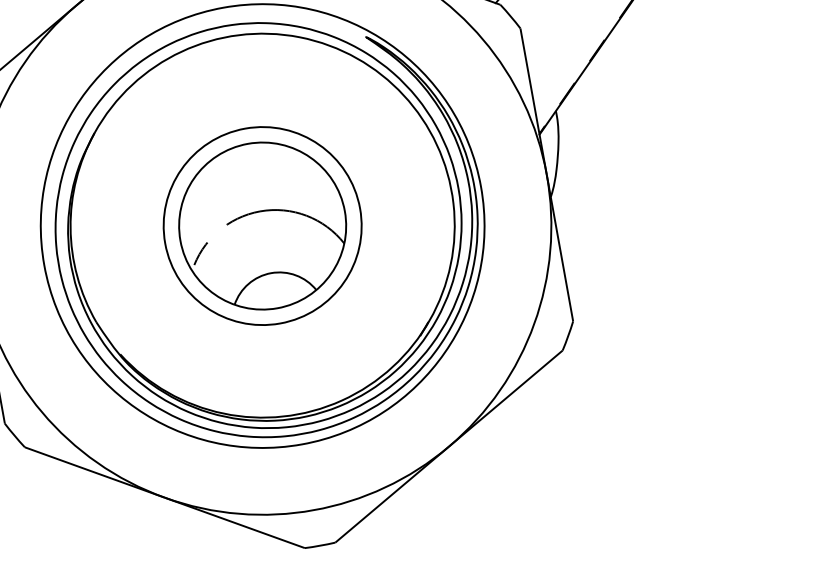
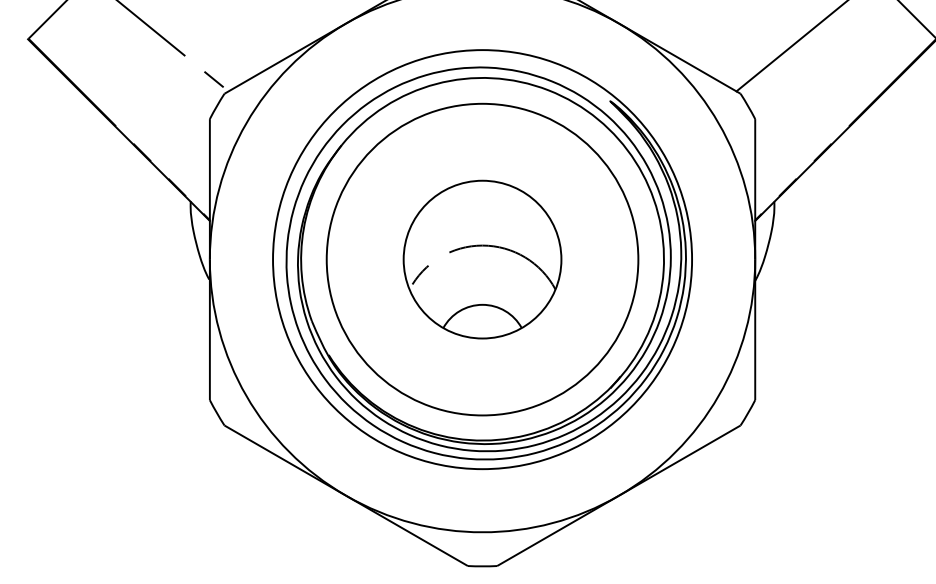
circle: (262, 225) -> (482, 259), size x1.67

